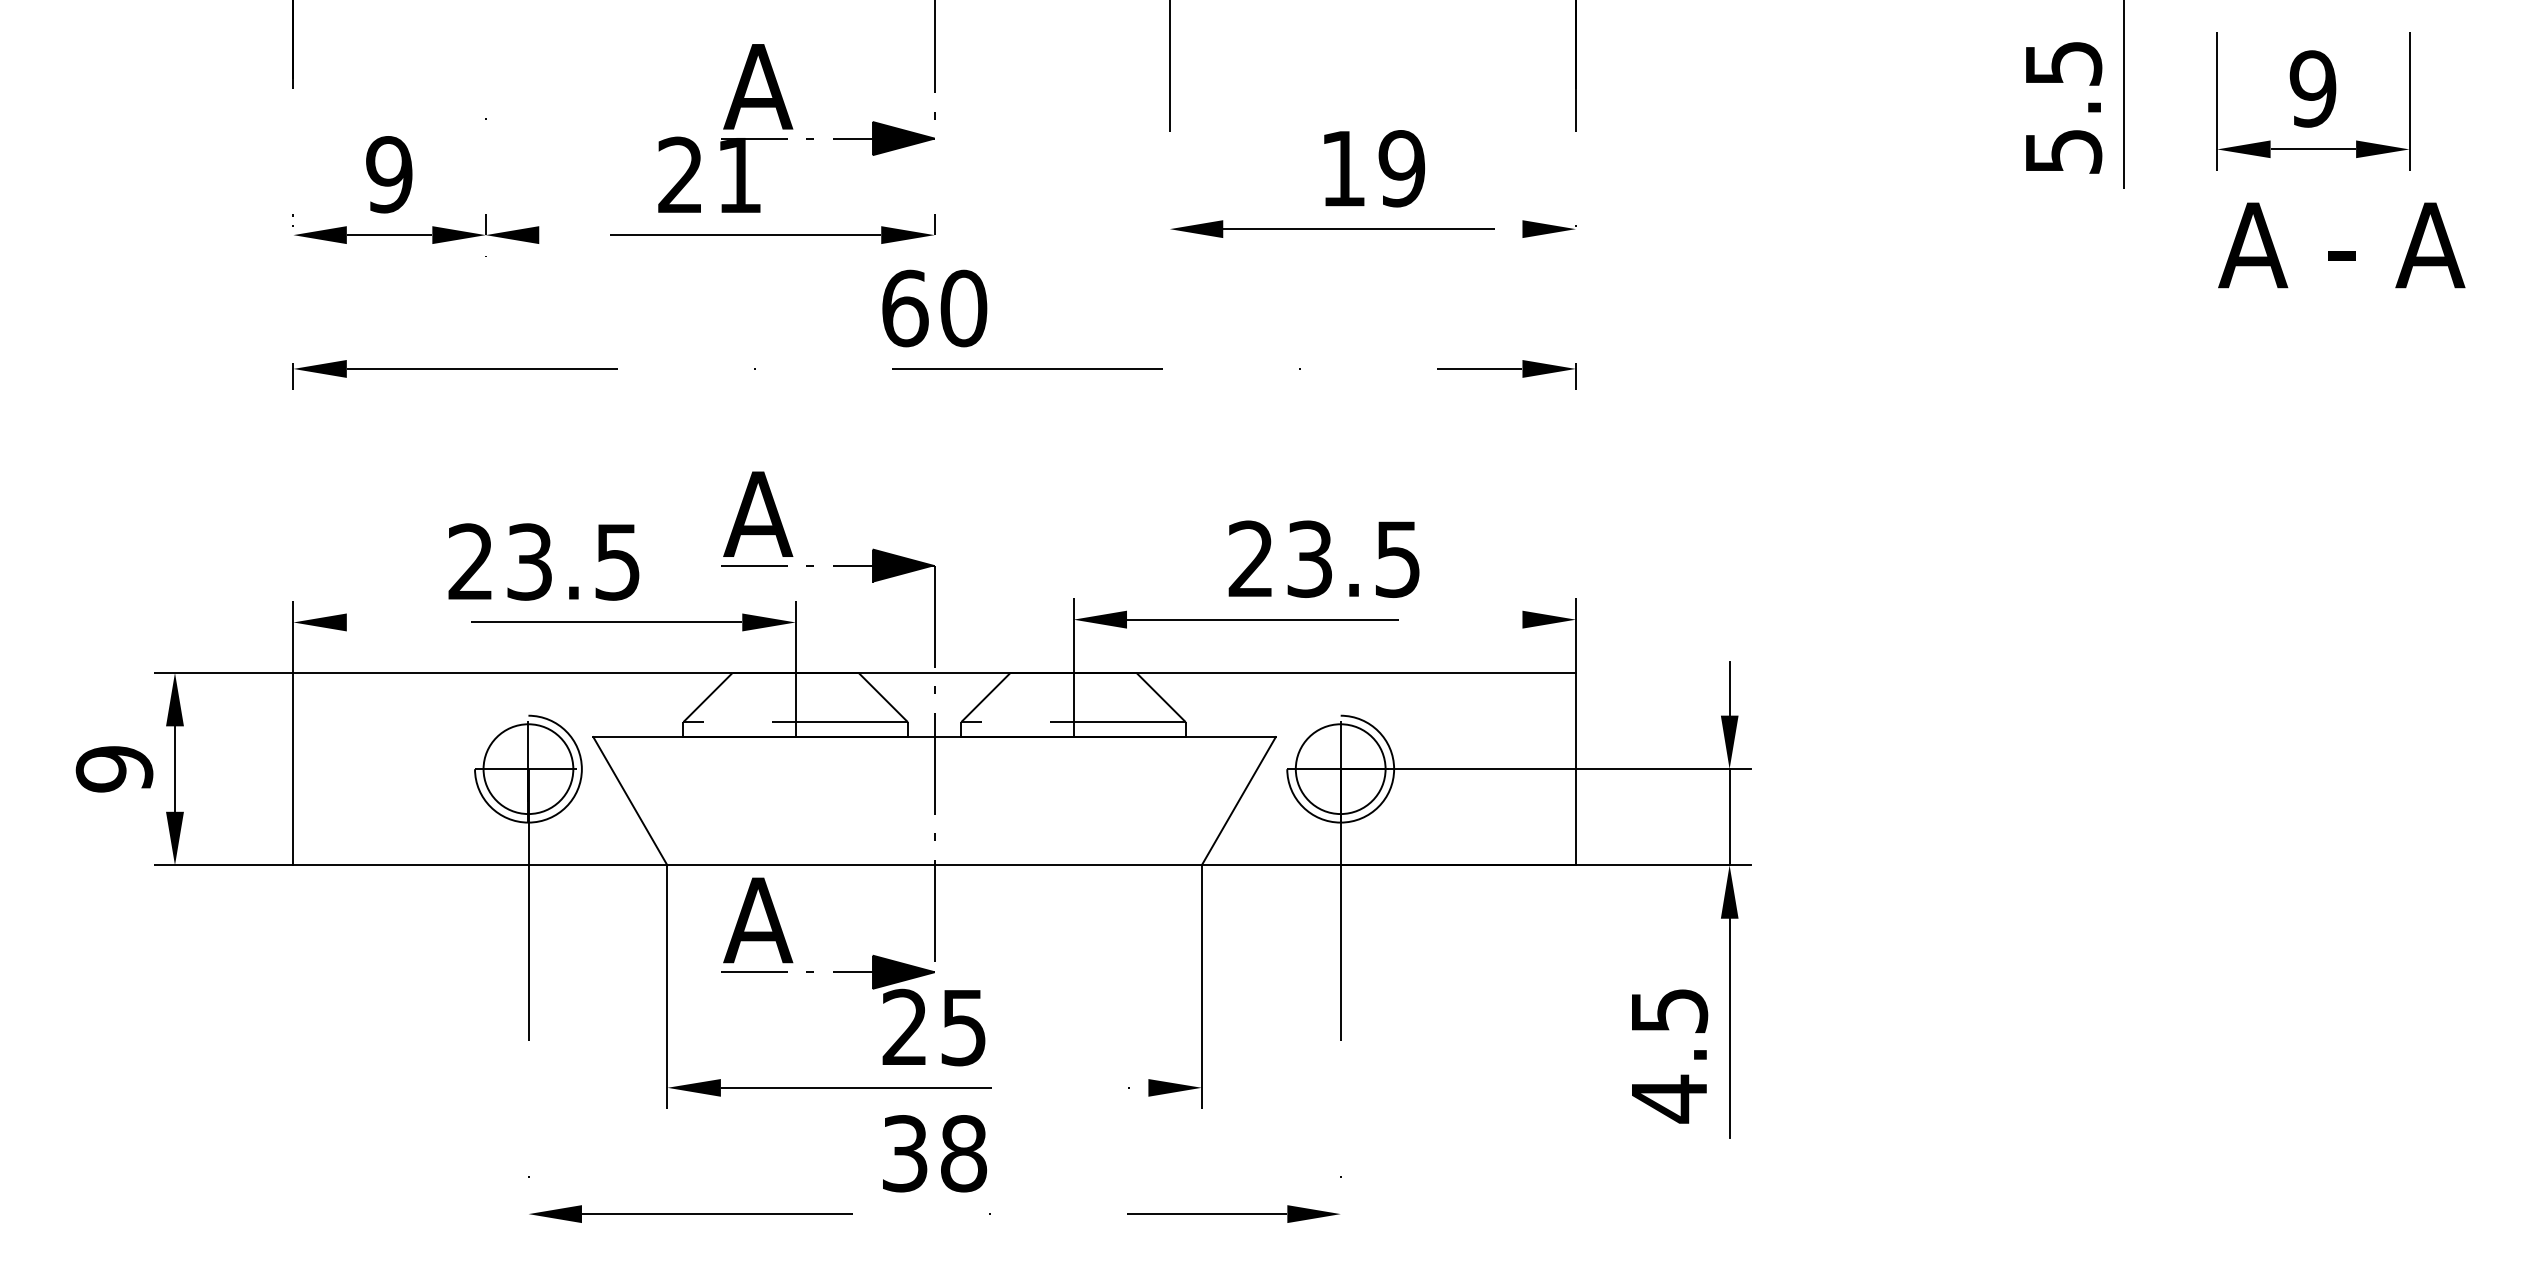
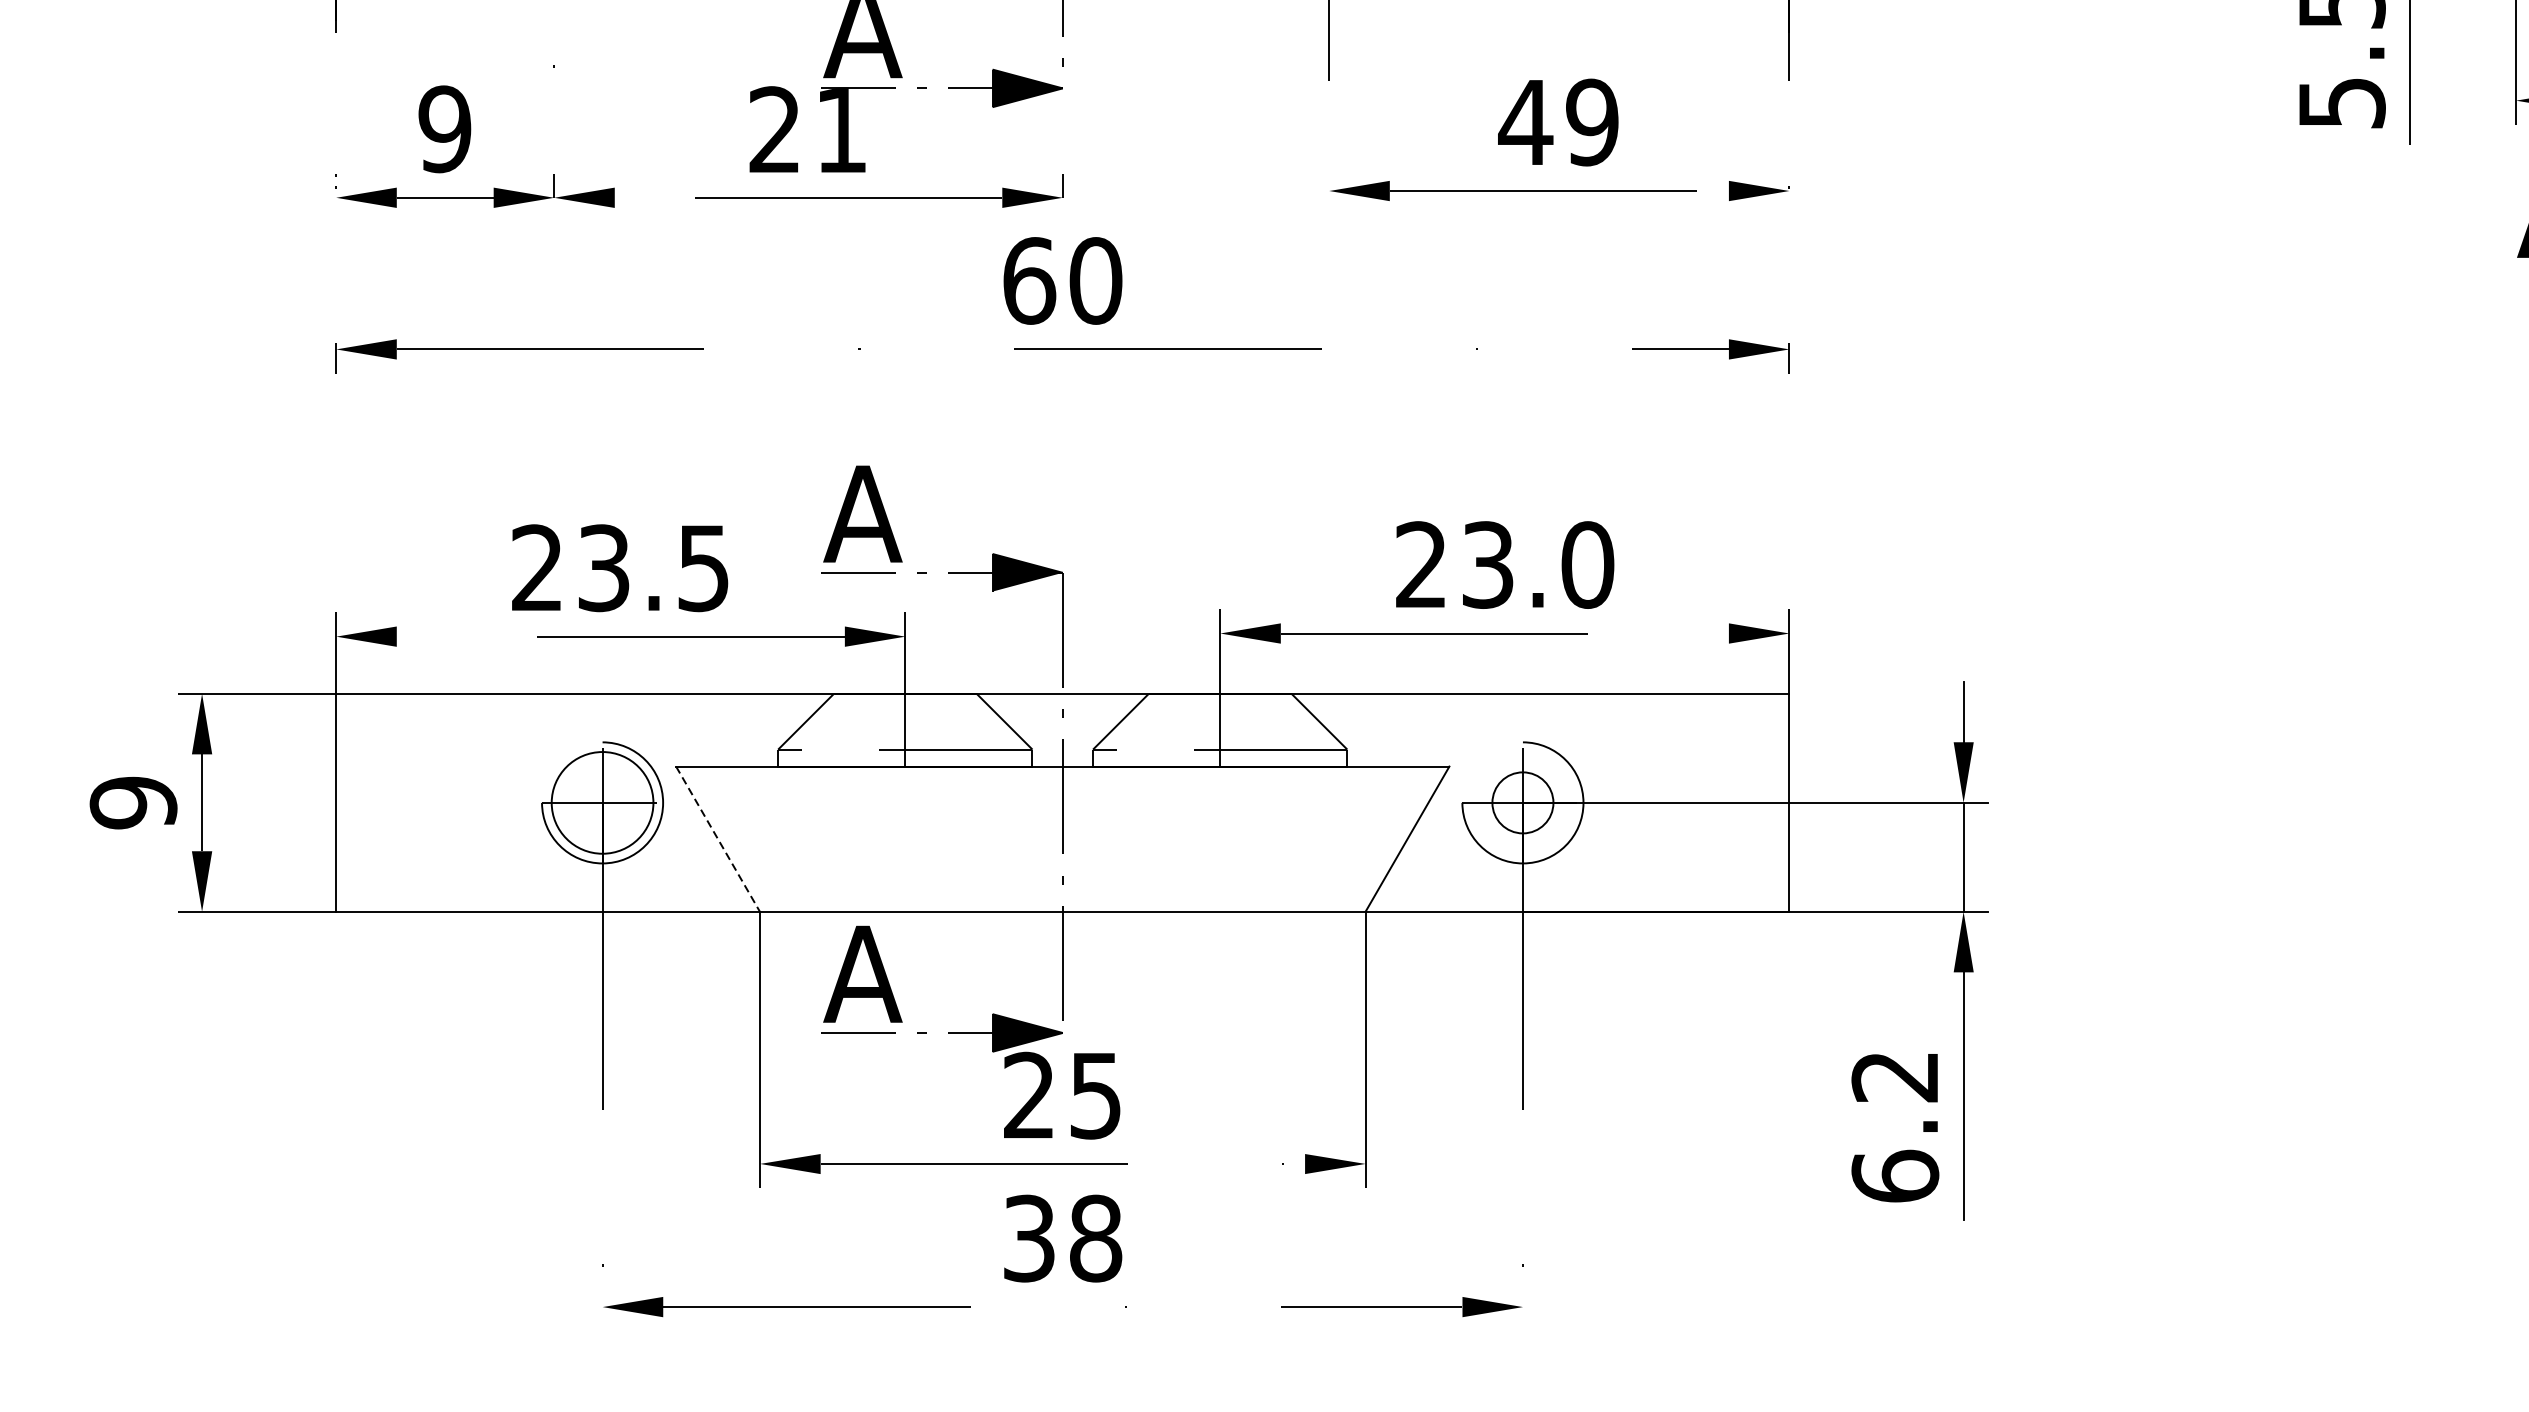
text: (1342, 168) -> (1524, 122), 19 -> 49
text: (1398, 558) -> (1588, 564), 23.5 -> 23.0
circle: (1340, 769) -> (1522, 803), size x0.6
line: (630, 801) -> (718, 839), solid -> dashed
text: (1669, 1056) -> (1895, 1128), 4.5 -> 6.2

